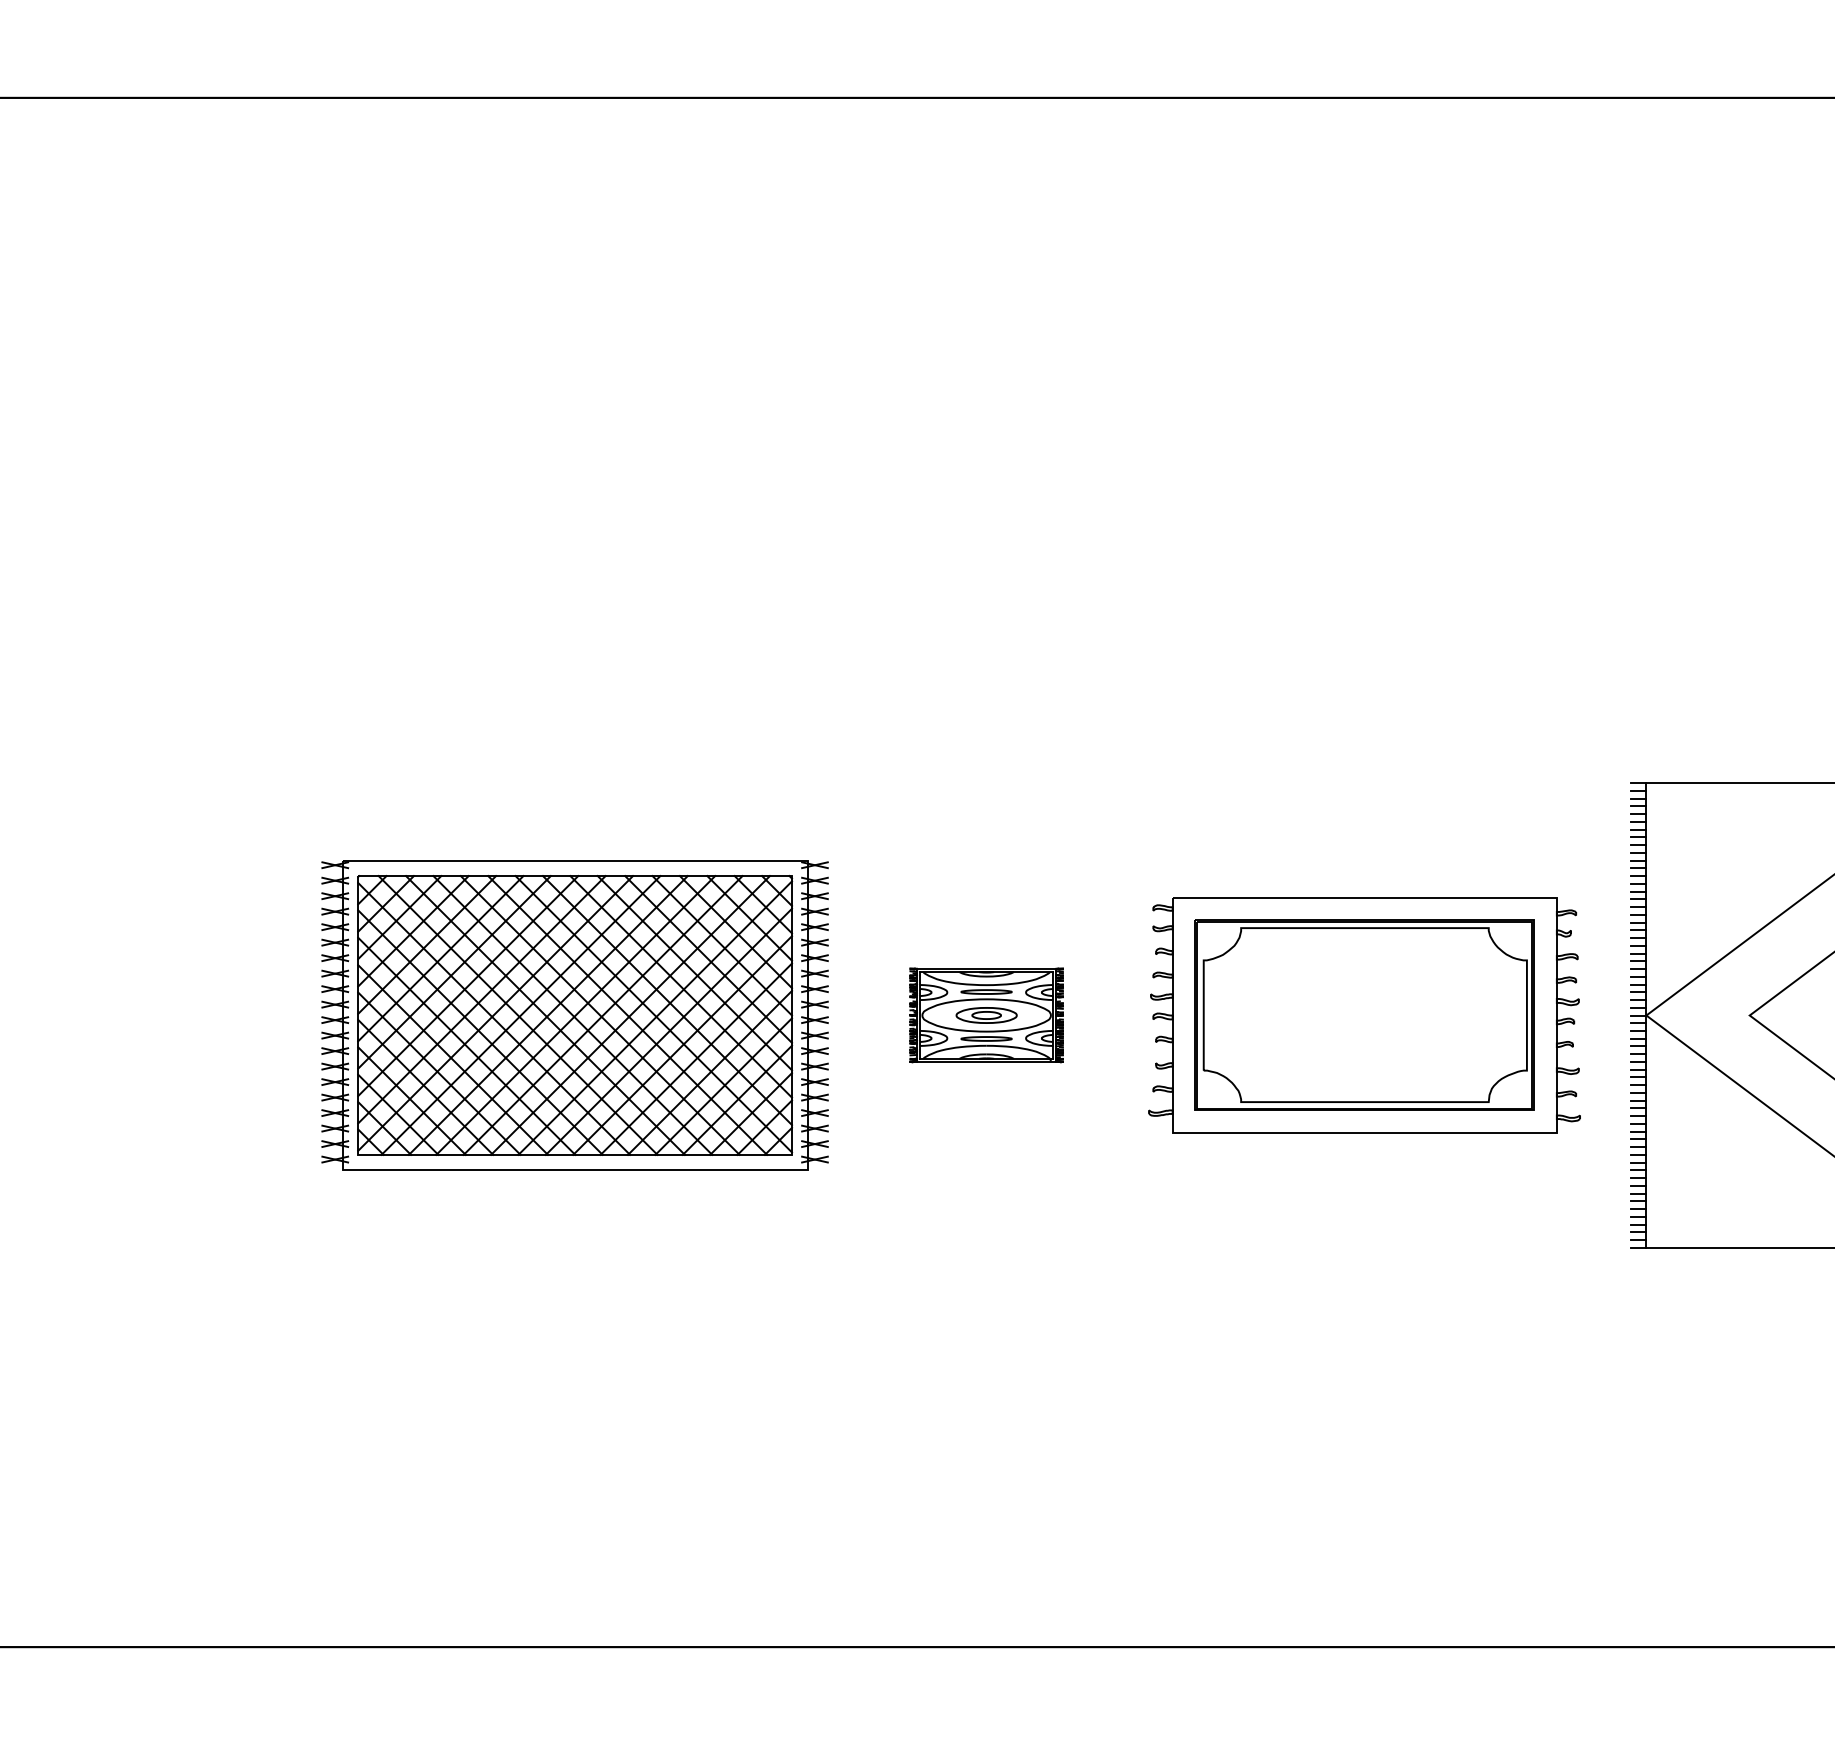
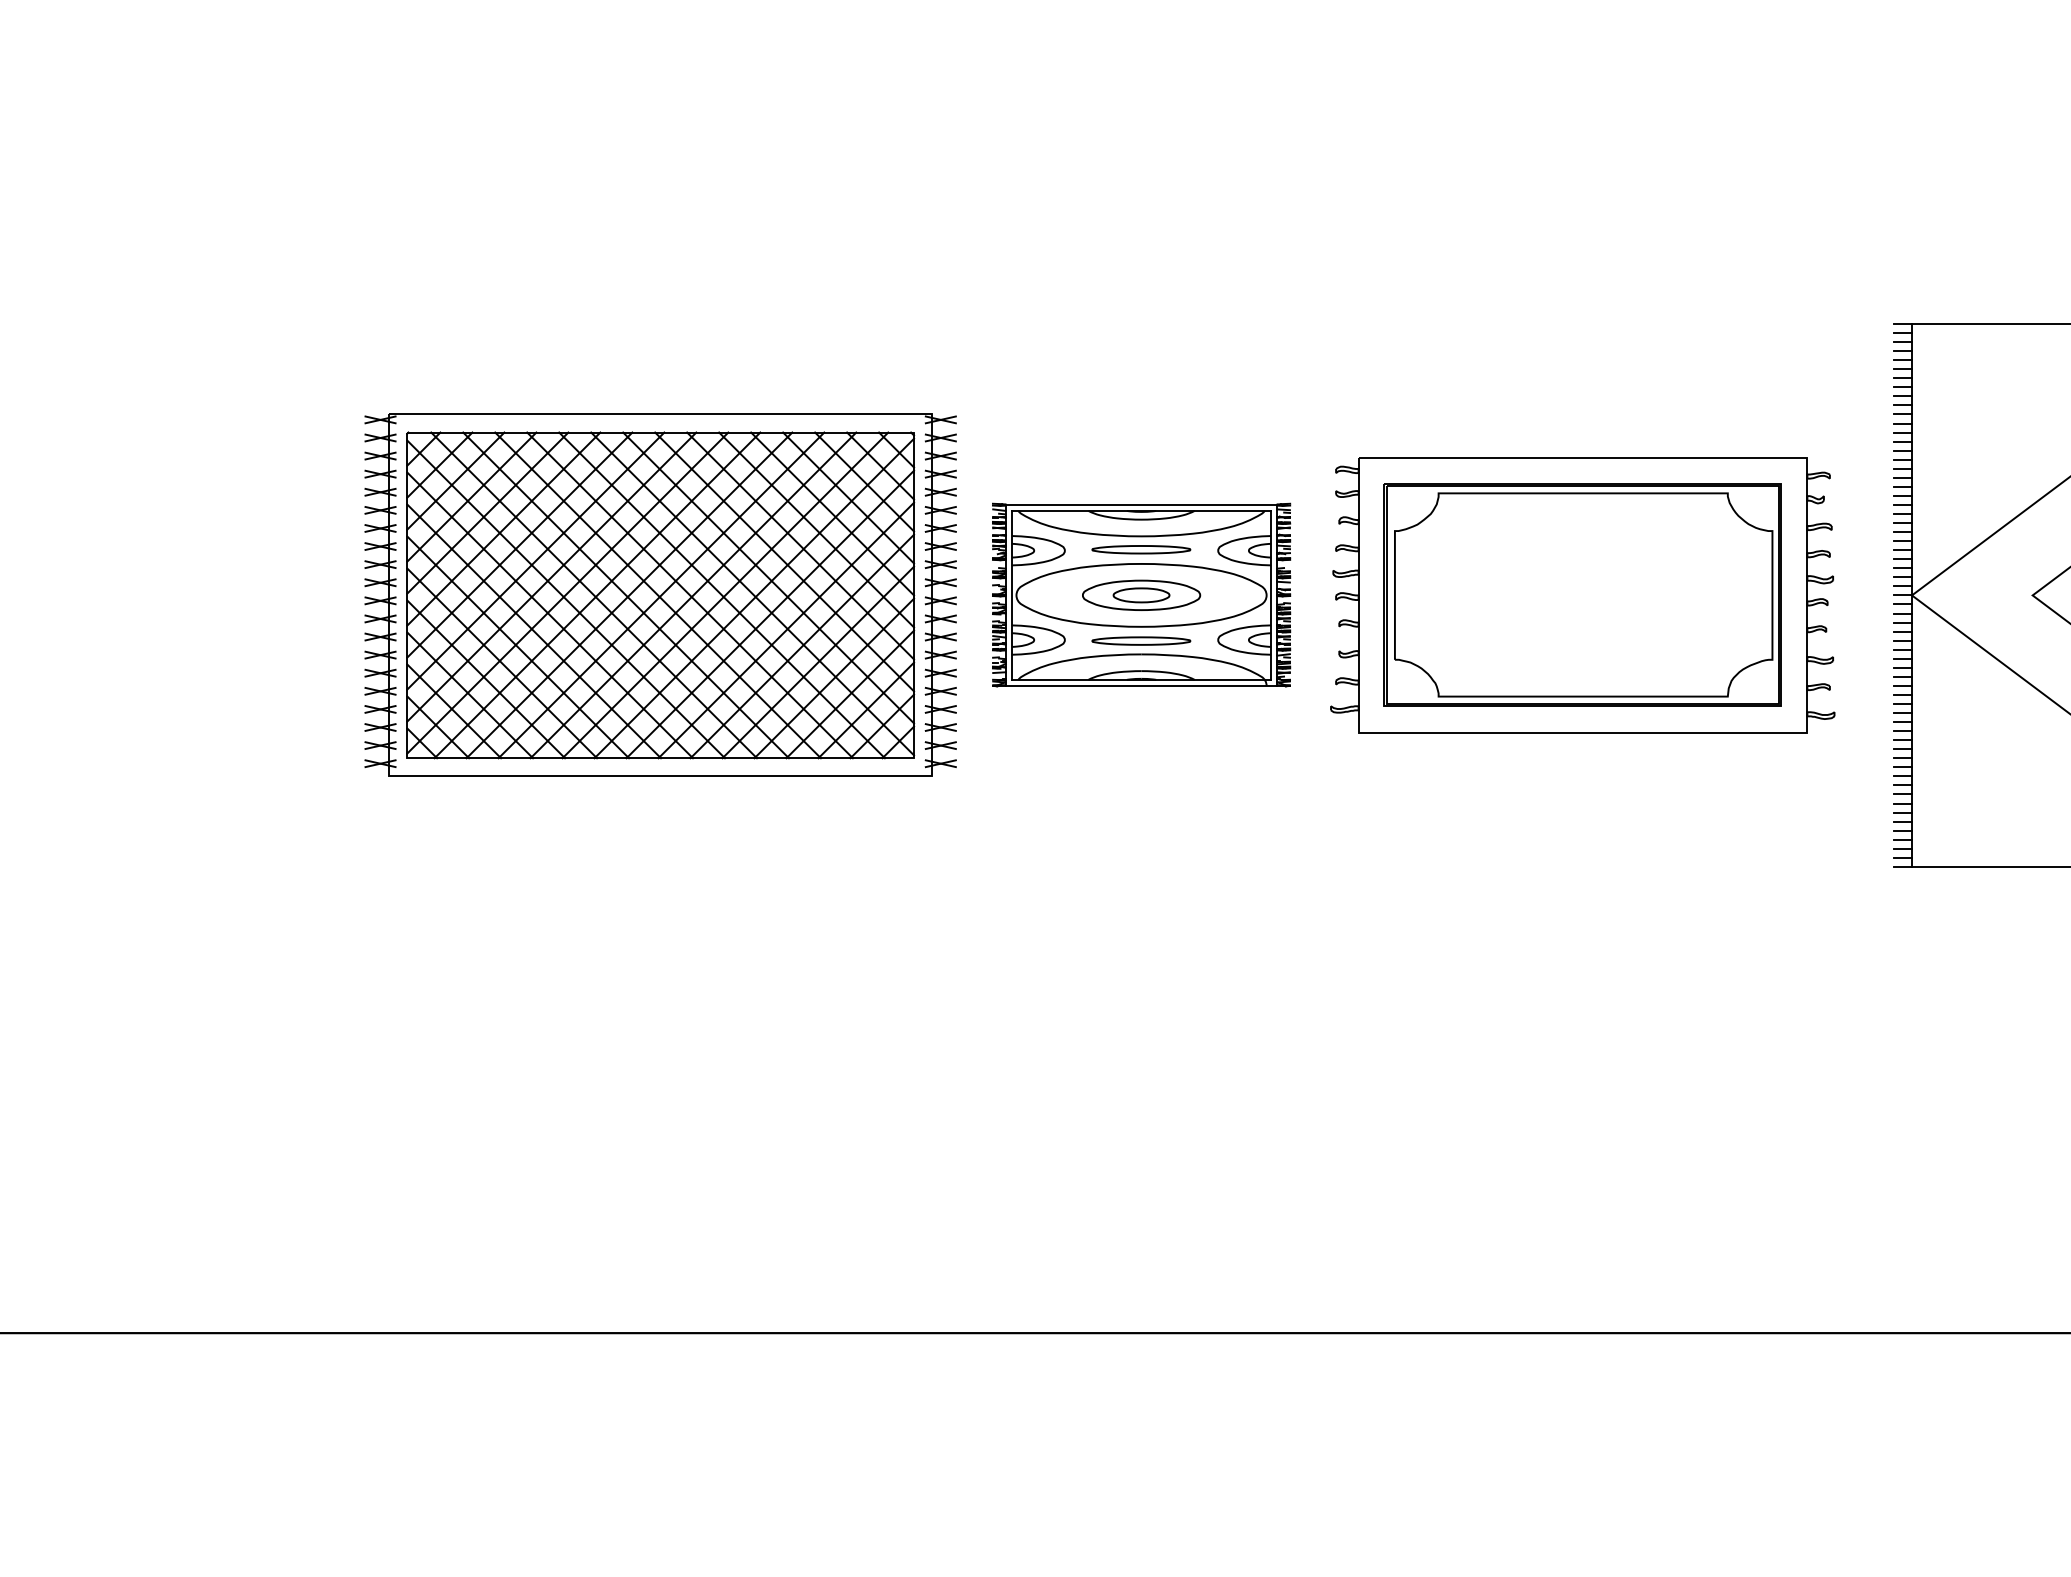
part: (986, 1015) -> (1141, 595), size x1.67

